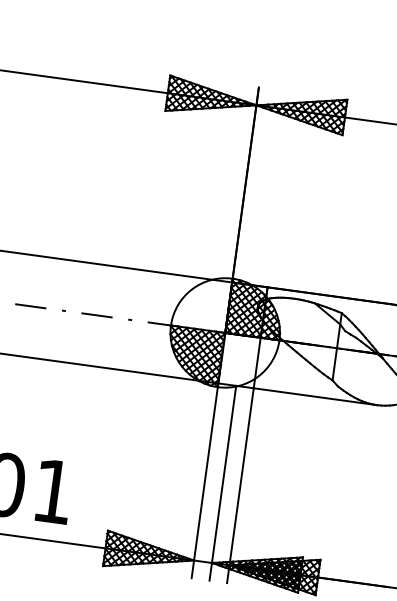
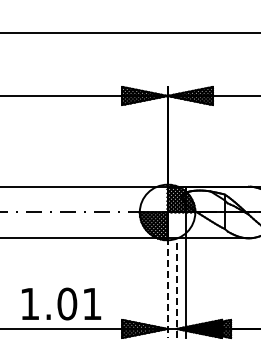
line: (204, 481) -> (167, 288), solid -> dashed
line: (222, 483) -> (176, 288), solid -> dashed

